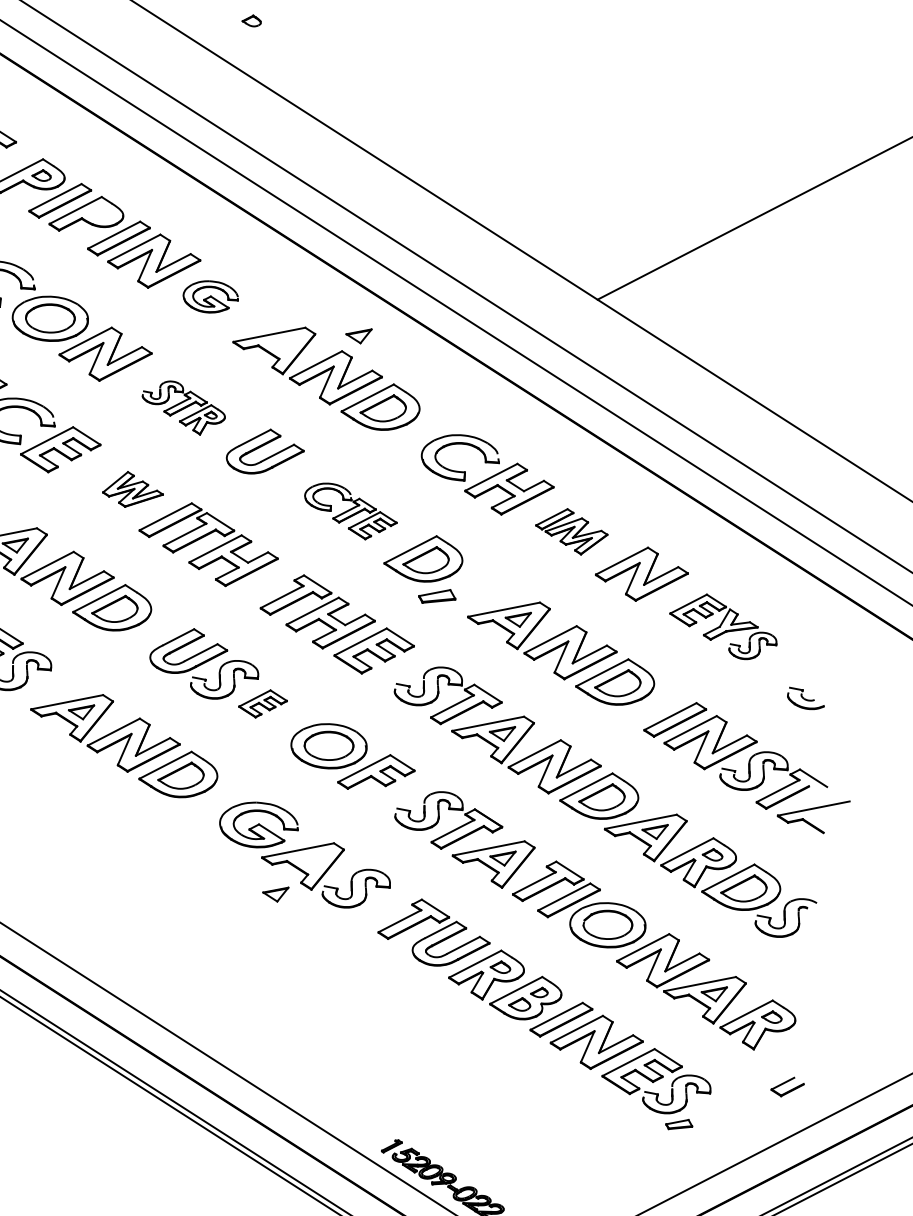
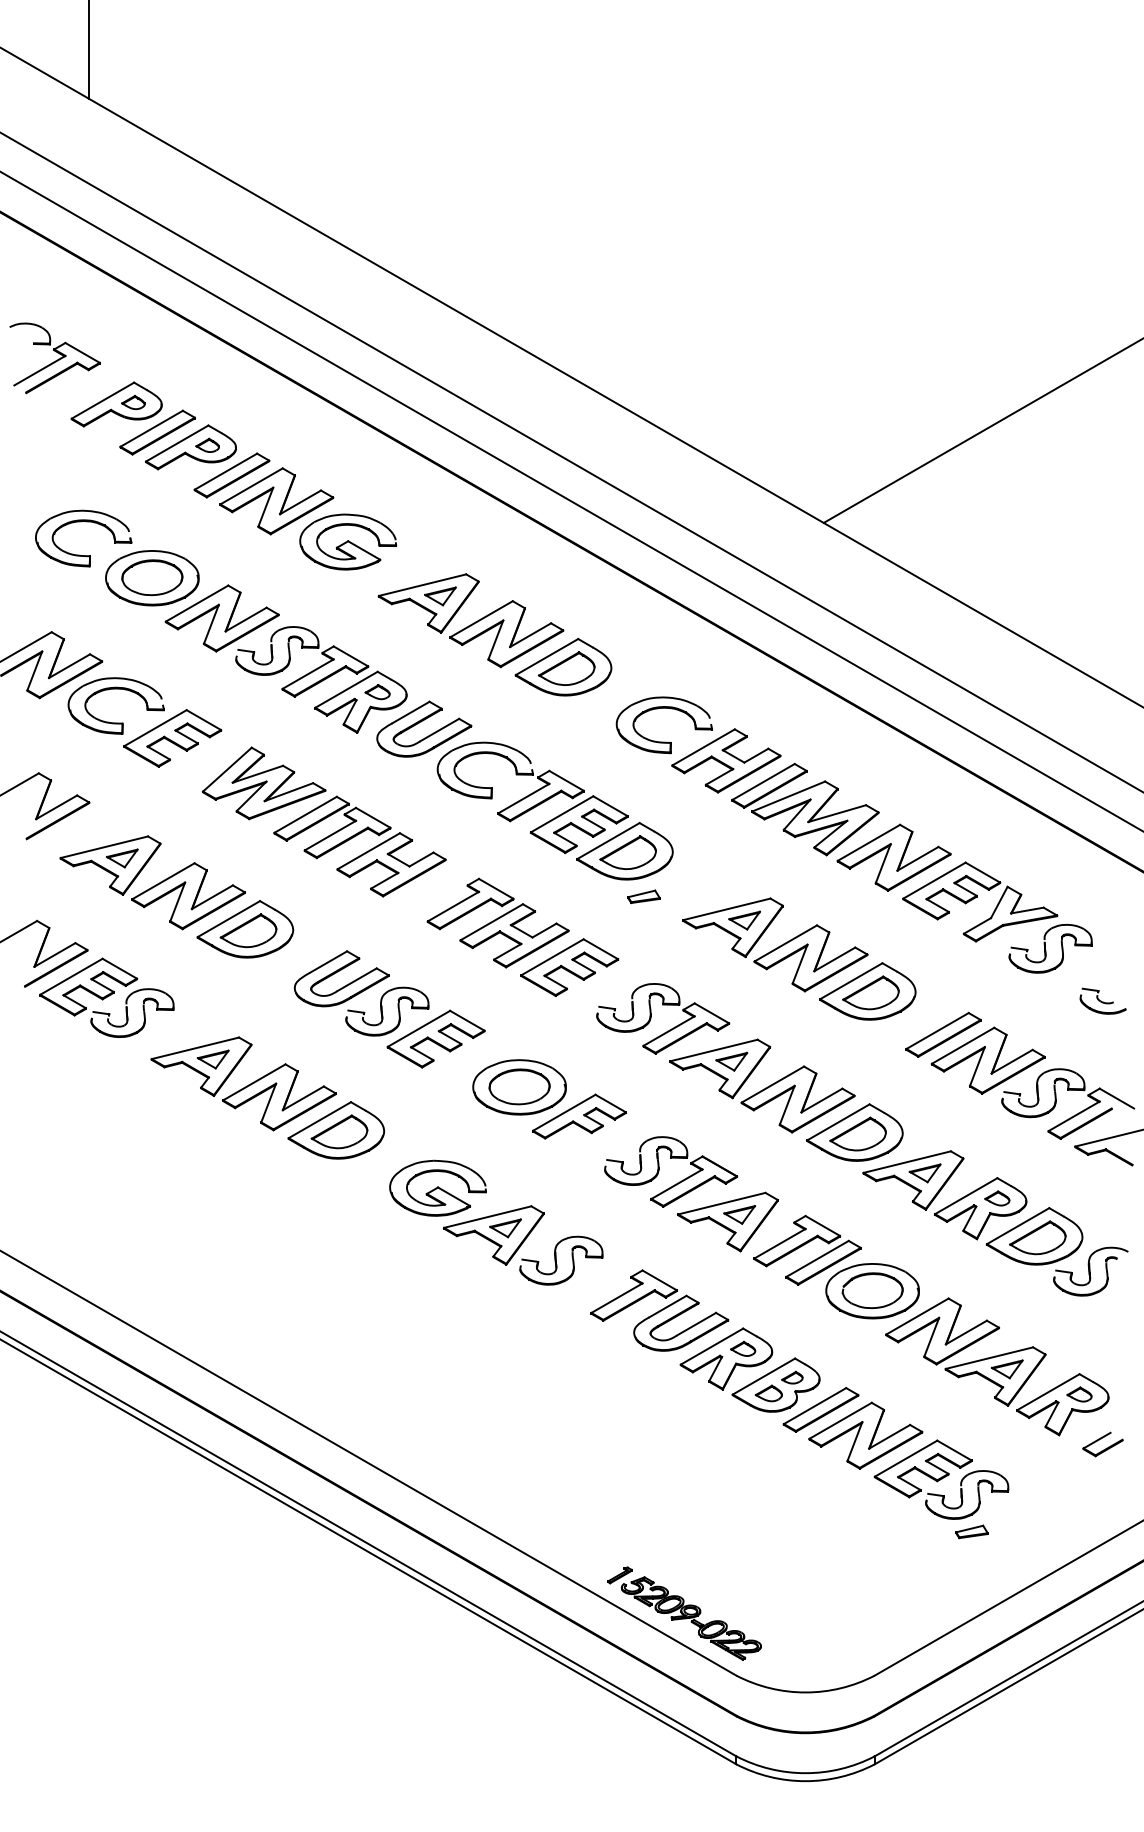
part: (251, 20) -> (207, 444), moved
part: (211, 296) -> (348, 541), size x1.43
part: (358, 336) -> (440, 596), moved
part: (183, 407) -> (321, 679), size x1.67
part: (132, 489) -> (263, 783), size x1.67
part: (350, 511) -> (532, 797), size x1.67
part: (571, 531) -> (805, 809), size x1.67
part: (436, 596) -> (643, 896), size x0.71
part: (723, 626) -> (997, 917), size x1.43
part: (262, 703) -> (435, 1038), size x1.67
part: (275, 894) -> (505, 1228), moved
part: (787, 1086) -> (1102, 1444), moved

